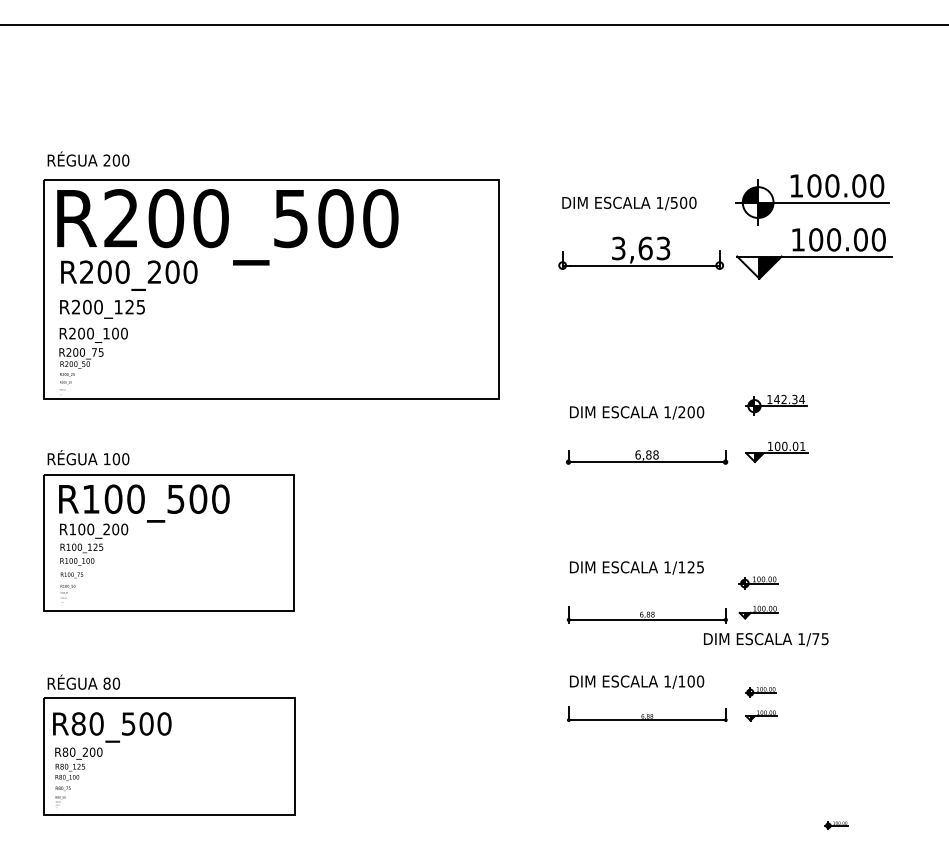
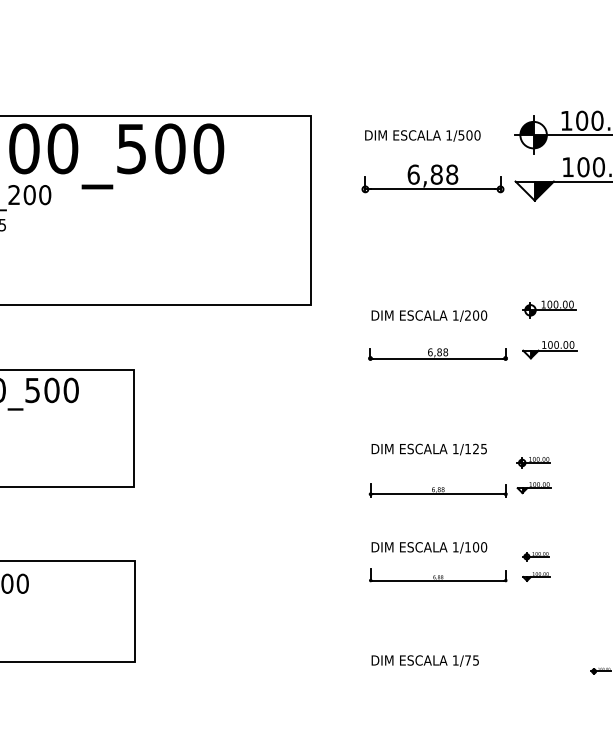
text: (640, 248) -> (432, 174), 3,63 -> 6,88
text: (789, 399) -> (560, 304), 142.34 -> 100.00
text: (802, 446) -> (571, 345), 100.01 -> 100.00
text: (766, 639) -> (425, 660), moved

